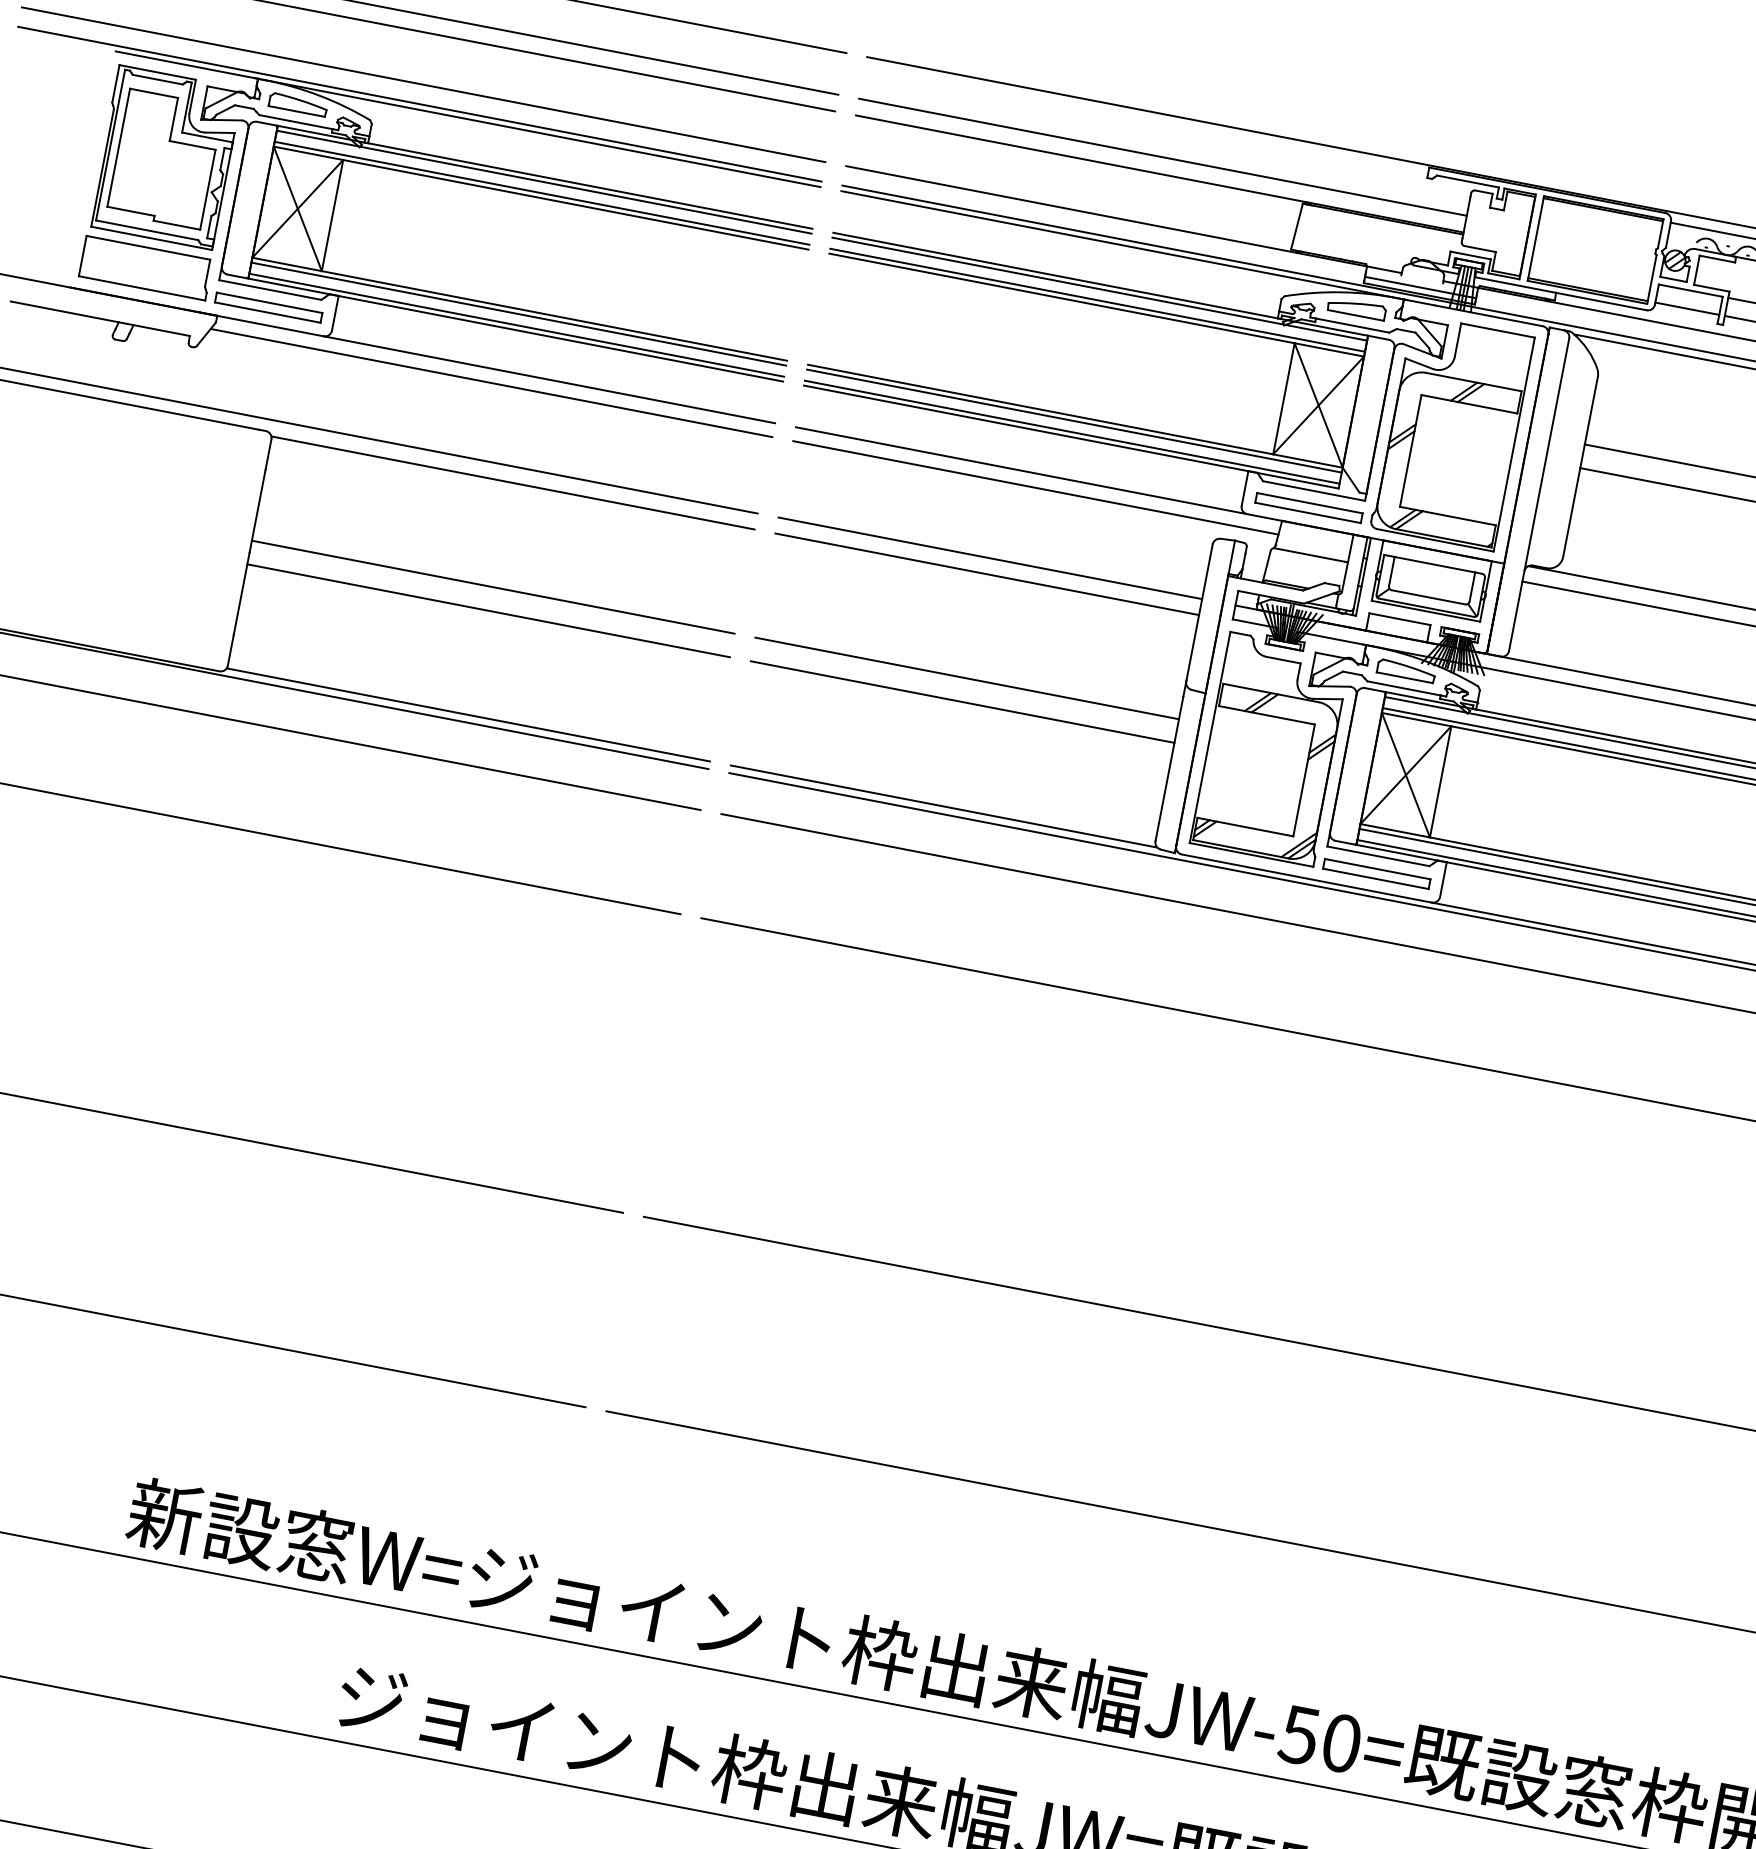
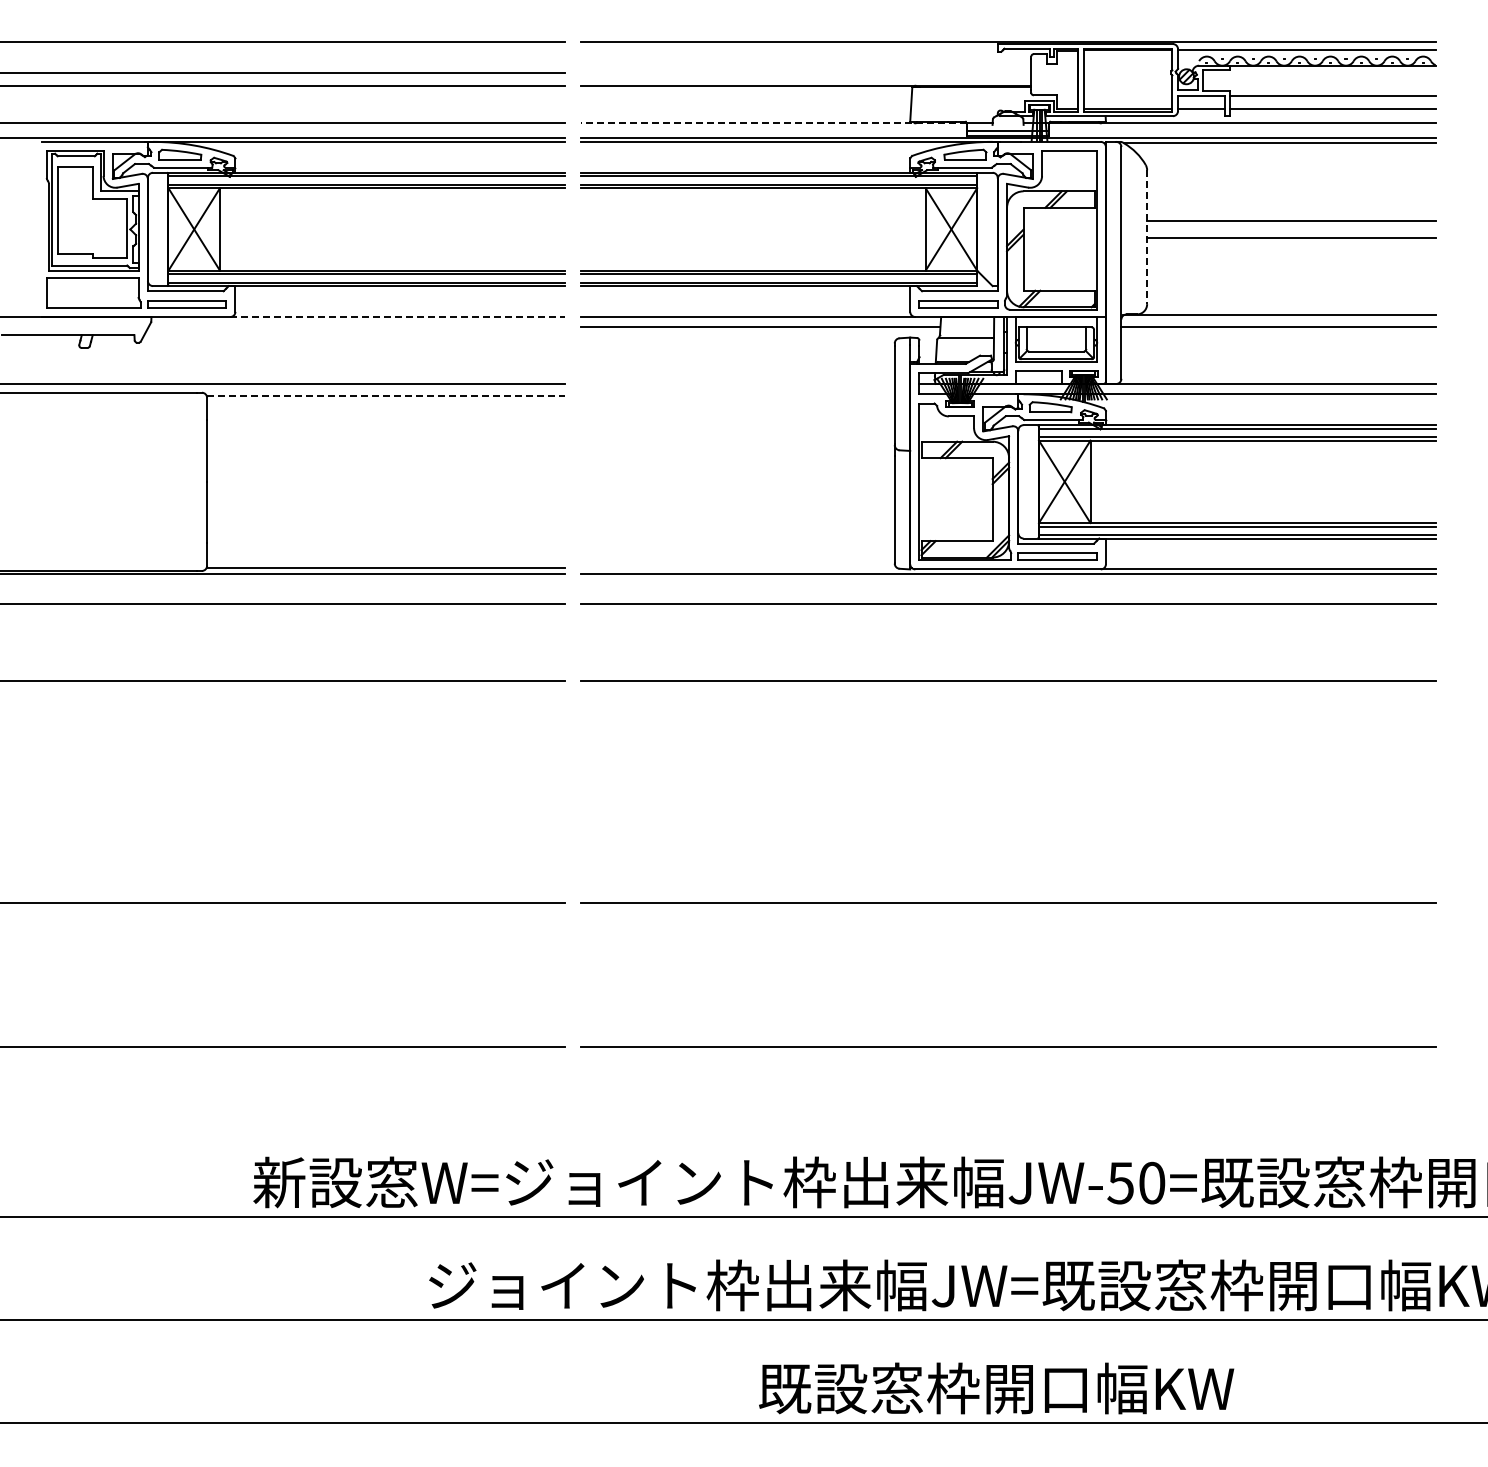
line: (1162, 157) -> (805, 73), removed
line: (1106, 216) -> (773, 123), solid -> dashed
line: (550, 380) -> (398, 317), solid -> dashed
line: (491, 383) -> (356, 327), removed
line: (1580, 467) -> (1147, 237), solid -> dashed
line: (513, 482) -> (386, 395), solid -> dashed
line: (990, 557) -> (737, 383), removed
line: (987, 573) -> (737, 395), removed
line: (493, 587) -> (386, 473), removed
line: (489, 610) -> (386, 490), removed
line: (966, 678) -> (737, 473), removed
line: (962, 701) -> (737, 490), removed
line: (943, 805) -> (738, 567), removed

